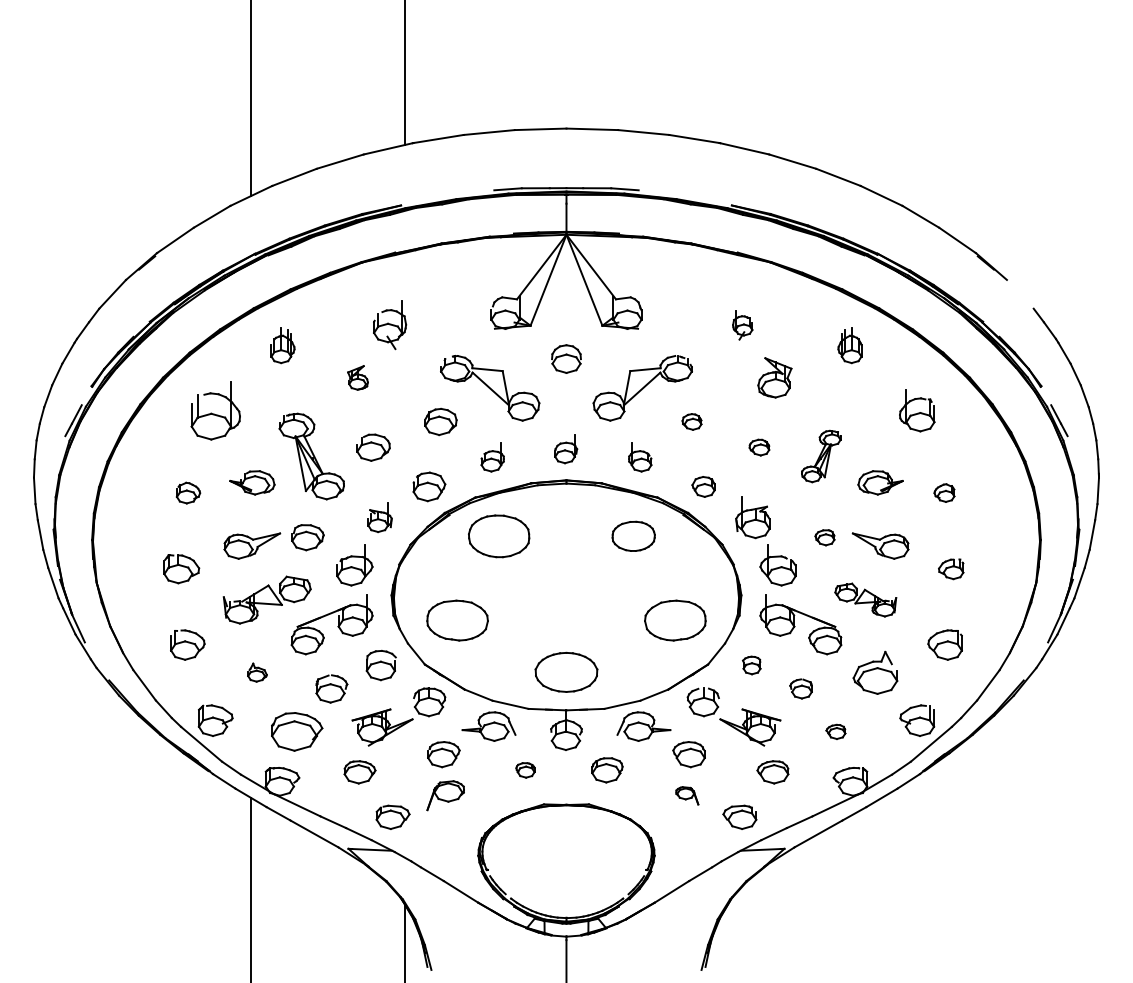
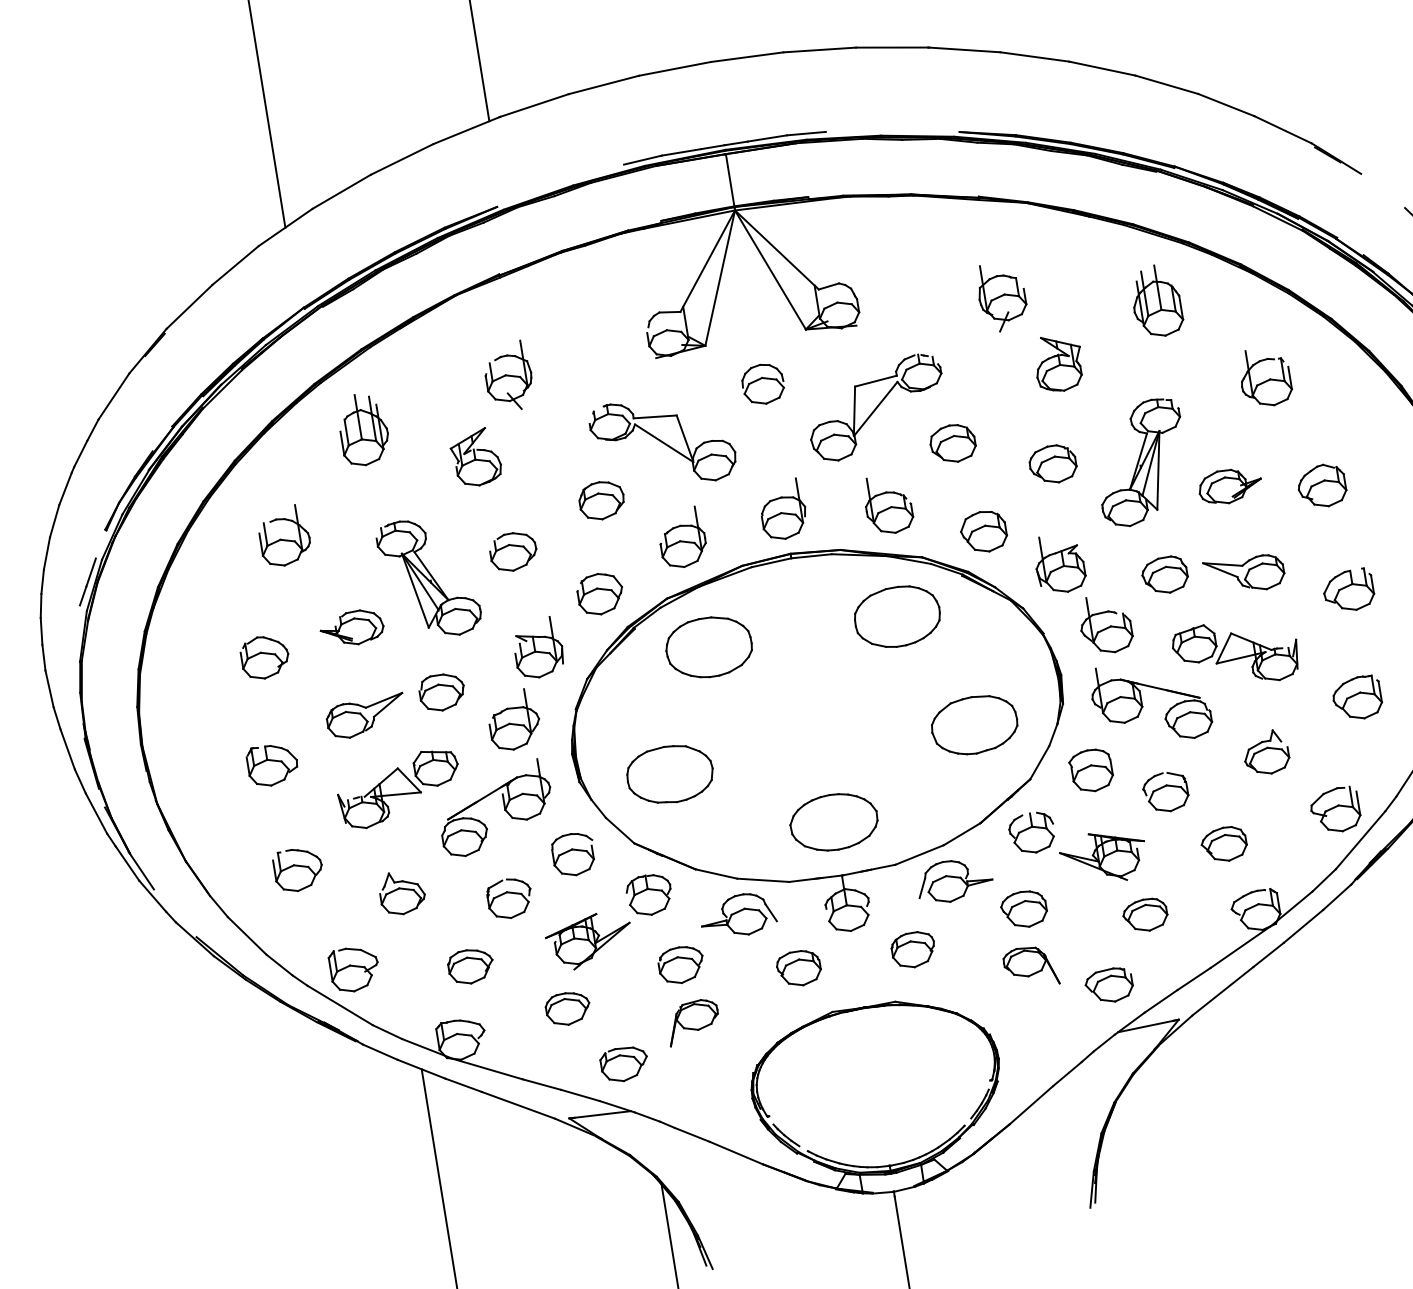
part: (742, 325) -> (1001, 297), size x1.67
part: (282, 345) -> (363, 429), size x1.43
part: (849, 345) -> (1155, 301), size x1.43
part: (357, 377) -> (475, 457), size x1.67
part: (215, 410) -> (284, 535), size x0.71
part: (691, 421) -> (952, 443), size x1.67
part: (759, 447) -> (1053, 464), size x1.67
part: (565, 448) -> (782, 509), size x1.43
part: (821, 456) -> (1141, 462), size x1.67
part: (492, 457) -> (682, 538), size x1.43
part: (640, 457) -> (888, 505), size x1.43
part: (703, 486) -> (983, 531), size x1.43
part: (188, 492) -> (264, 656), size x1.43
part: (944, 492) -> (1321, 485), size x1.67
part: (379, 517) -> (537, 648), size x1.43
part: (633, 536) -> (897, 617), size x1.43
part: (824, 537) -> (1164, 575), size x1.67
part: (950, 569) -> (1347, 591), size x1.43
part: (865, 599) -> (1235, 652), size x1.43
part: (751, 665) -> (1091, 770), size x1.67
part: (257, 672) -> (402, 892), size x1.67
part: (875, 672) -> (1266, 752), size x0.71
part: (800, 688) -> (1164, 791), size x1.43
part: (296, 731) -> (470, 966), size x0.62
part: (835, 731) -> (1223, 844), size x1.67
part: (525, 770) -> (799, 968), size x1.67
part: (687, 795) -> (1031, 967), size x1.67

